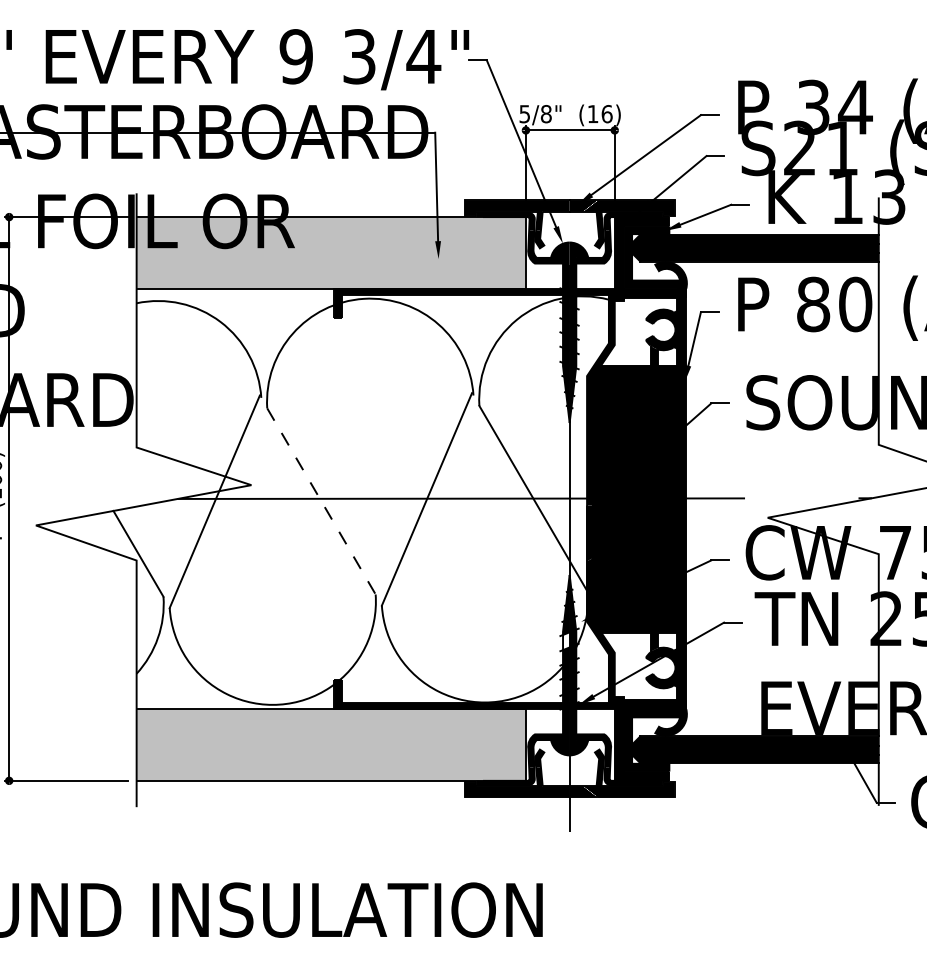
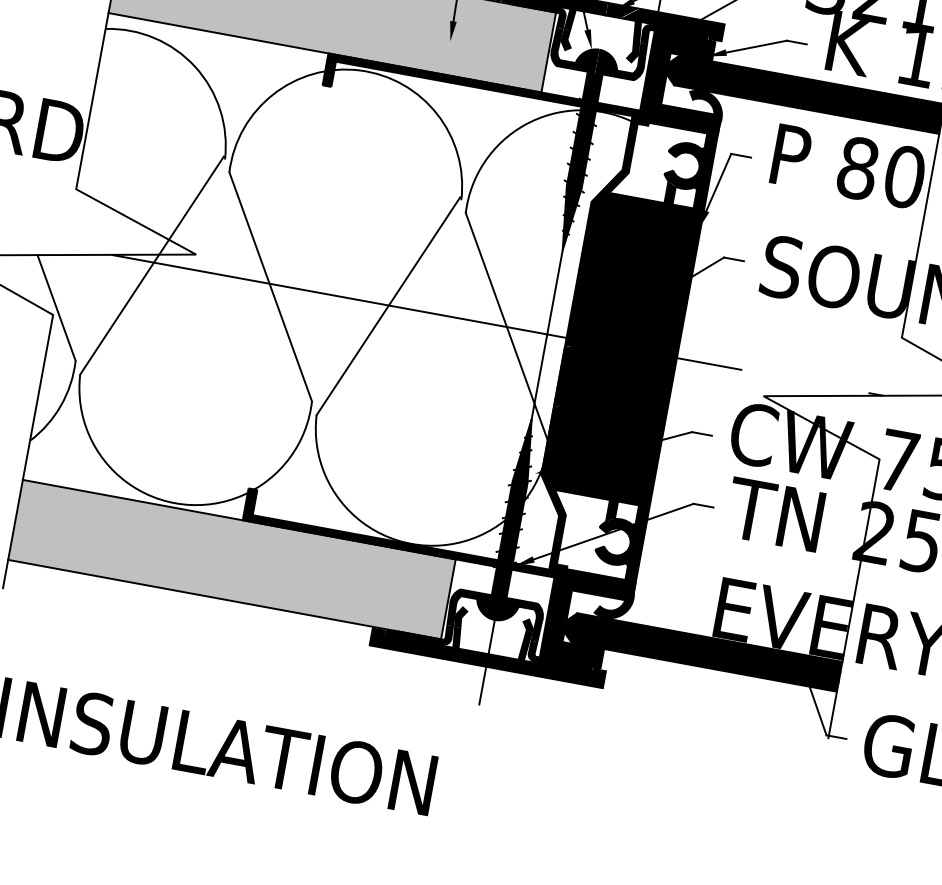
line: (321, 501) -> (270, 287), dashed -> solid
fill: (566, 641) -> (514, 492), added

